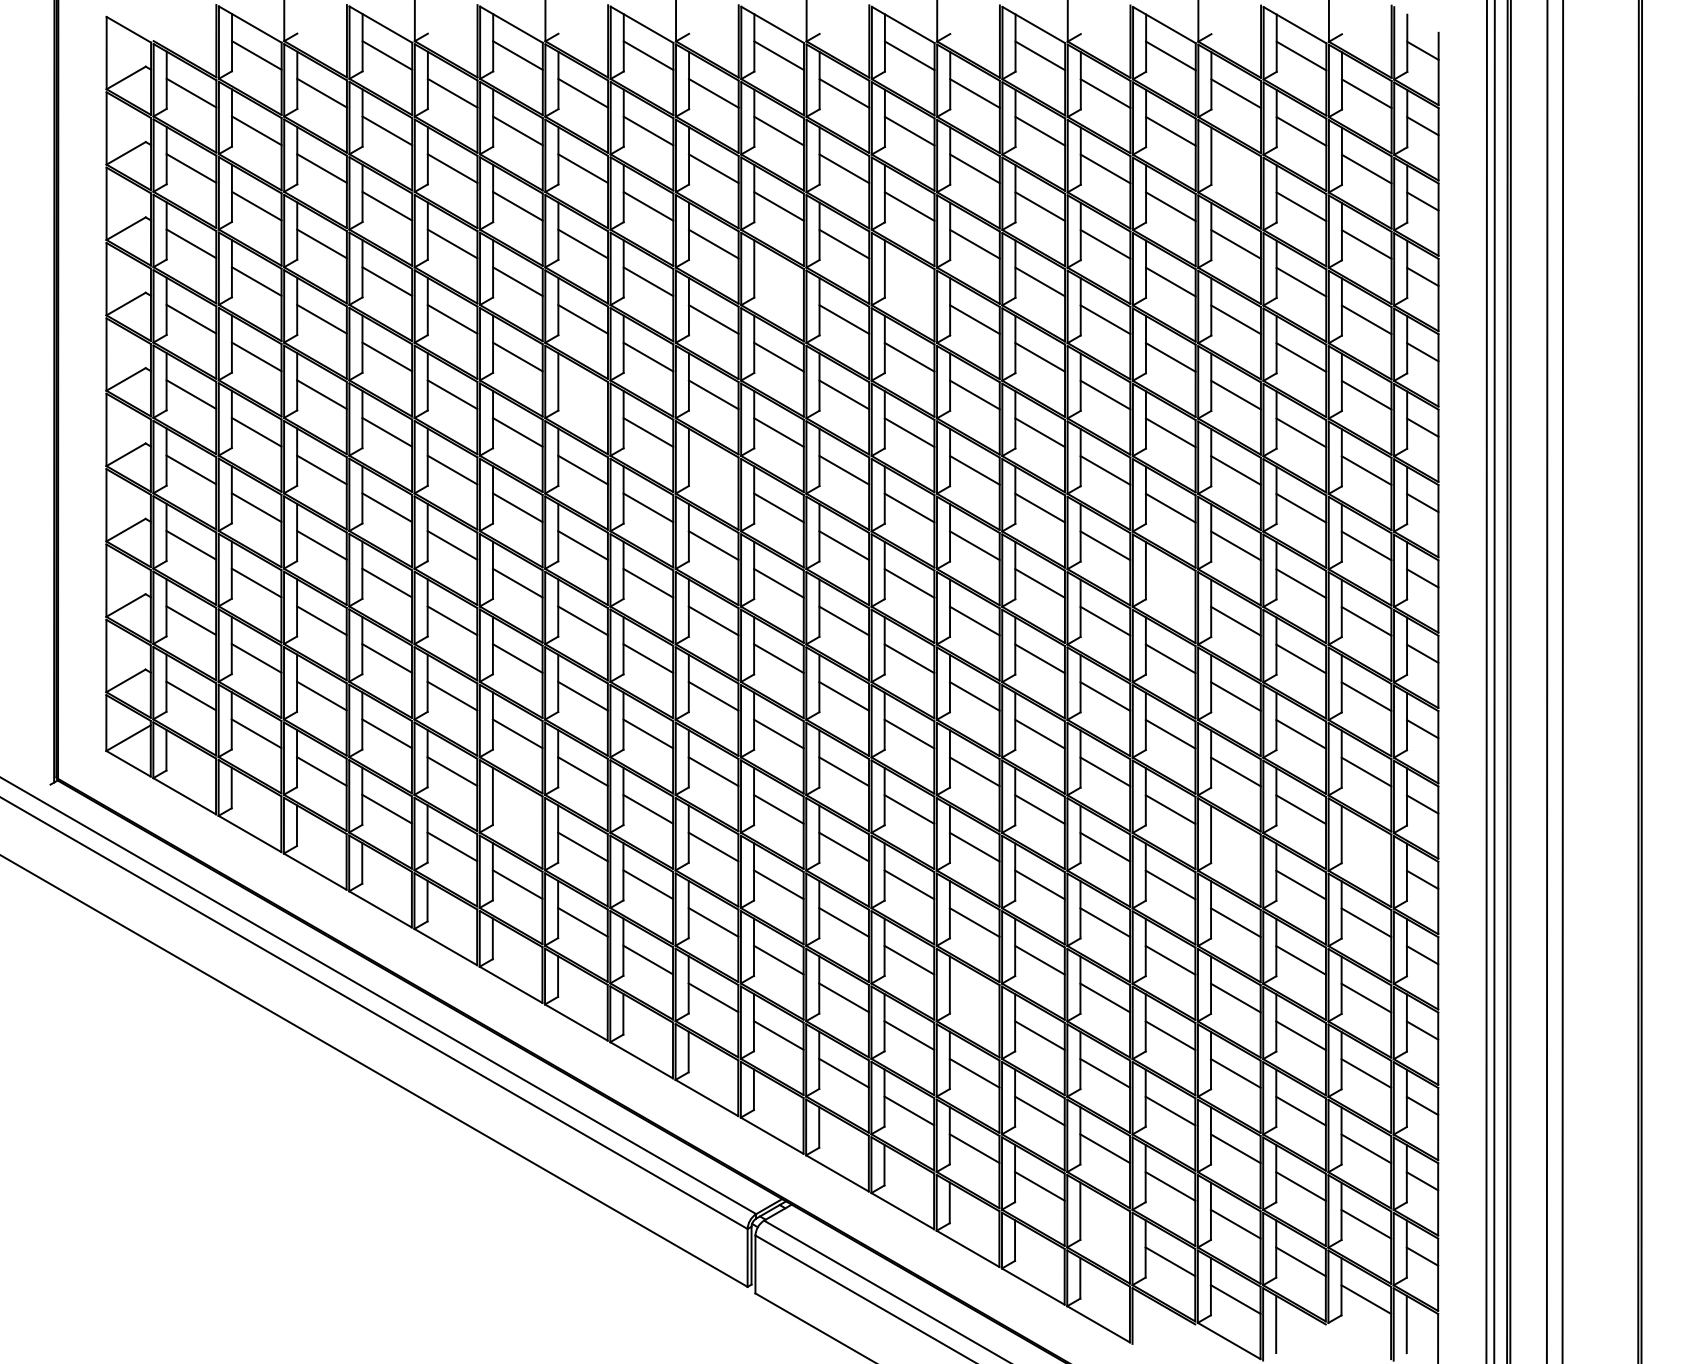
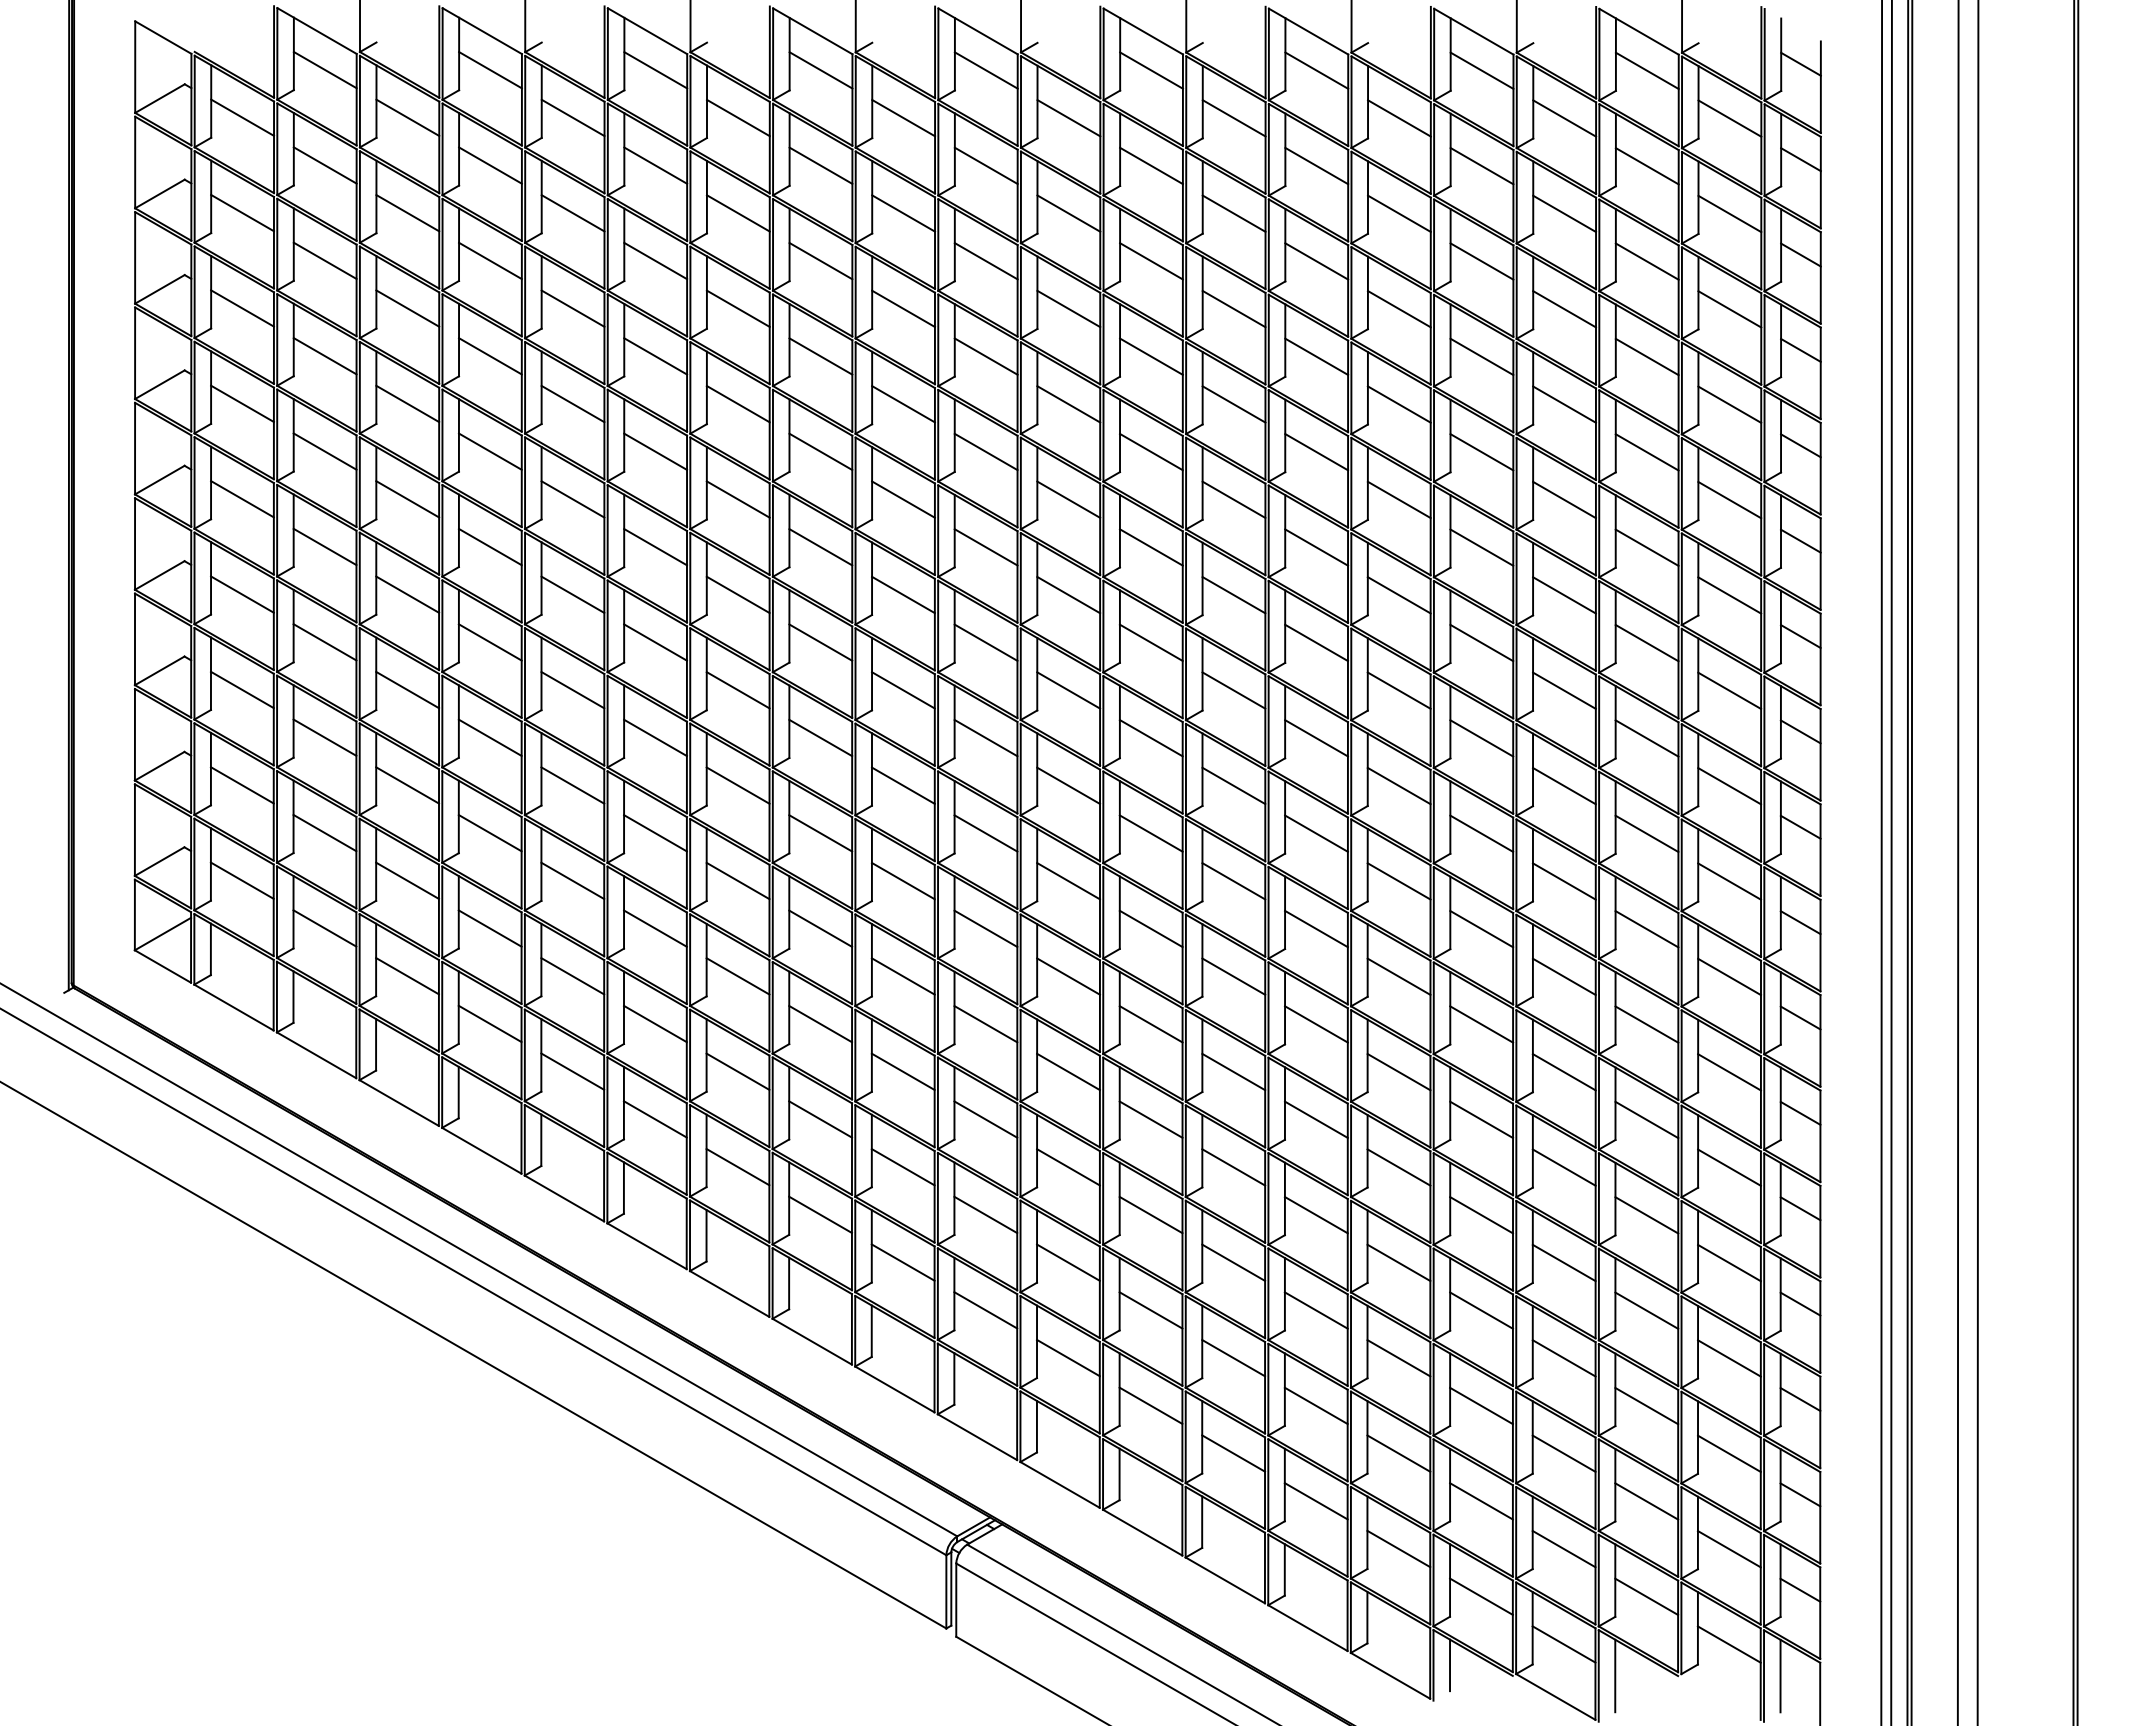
line: (1236, 168) -> (1564, 213), added
line: (778, 281) -> (985, 356), added
line: (909, 281) -> (1151, 356), added
line: (582, 394) -> (737, 499), added
line: (713, 469) -> (903, 594), added
line: (1170, 583) -> (1481, 738), added
line: (517, 808) -> (655, 1023), added
line: (1235, 847) -> (1563, 1072), added
line: (1366, 847) -> (1729, 1072), added
line: (974, 997) -> (1233, 1262), added
line: (1104, 1223) -> (1398, 1548), added
line: (1145, 1316) -> (1450, 1665), added

